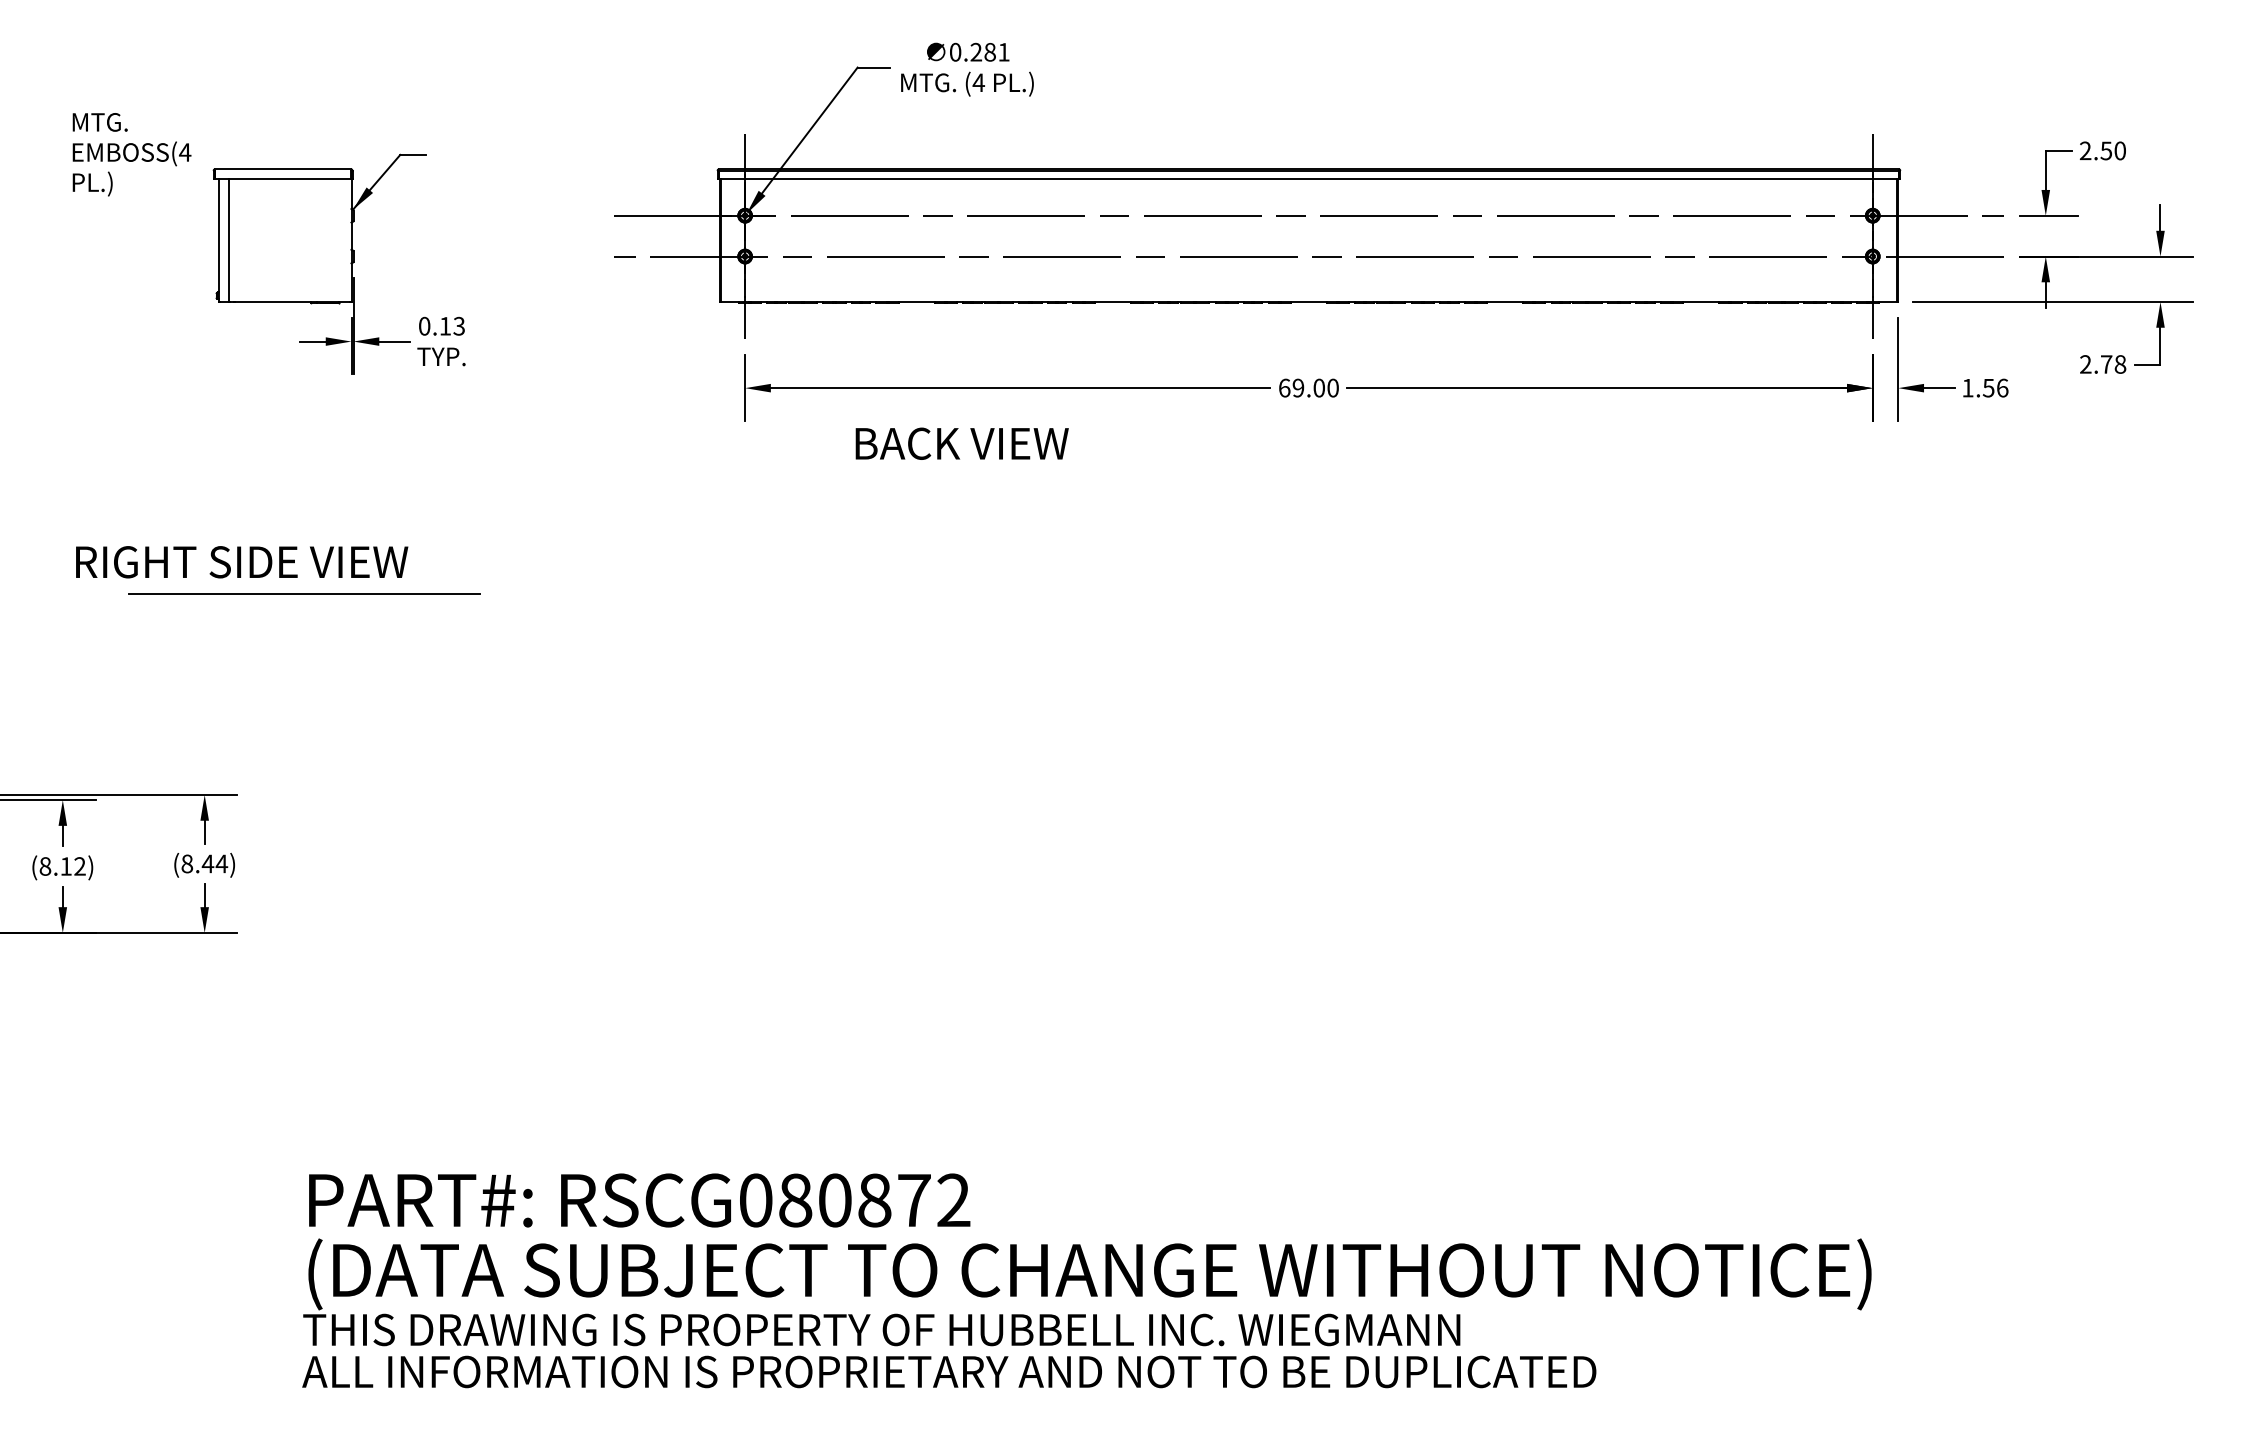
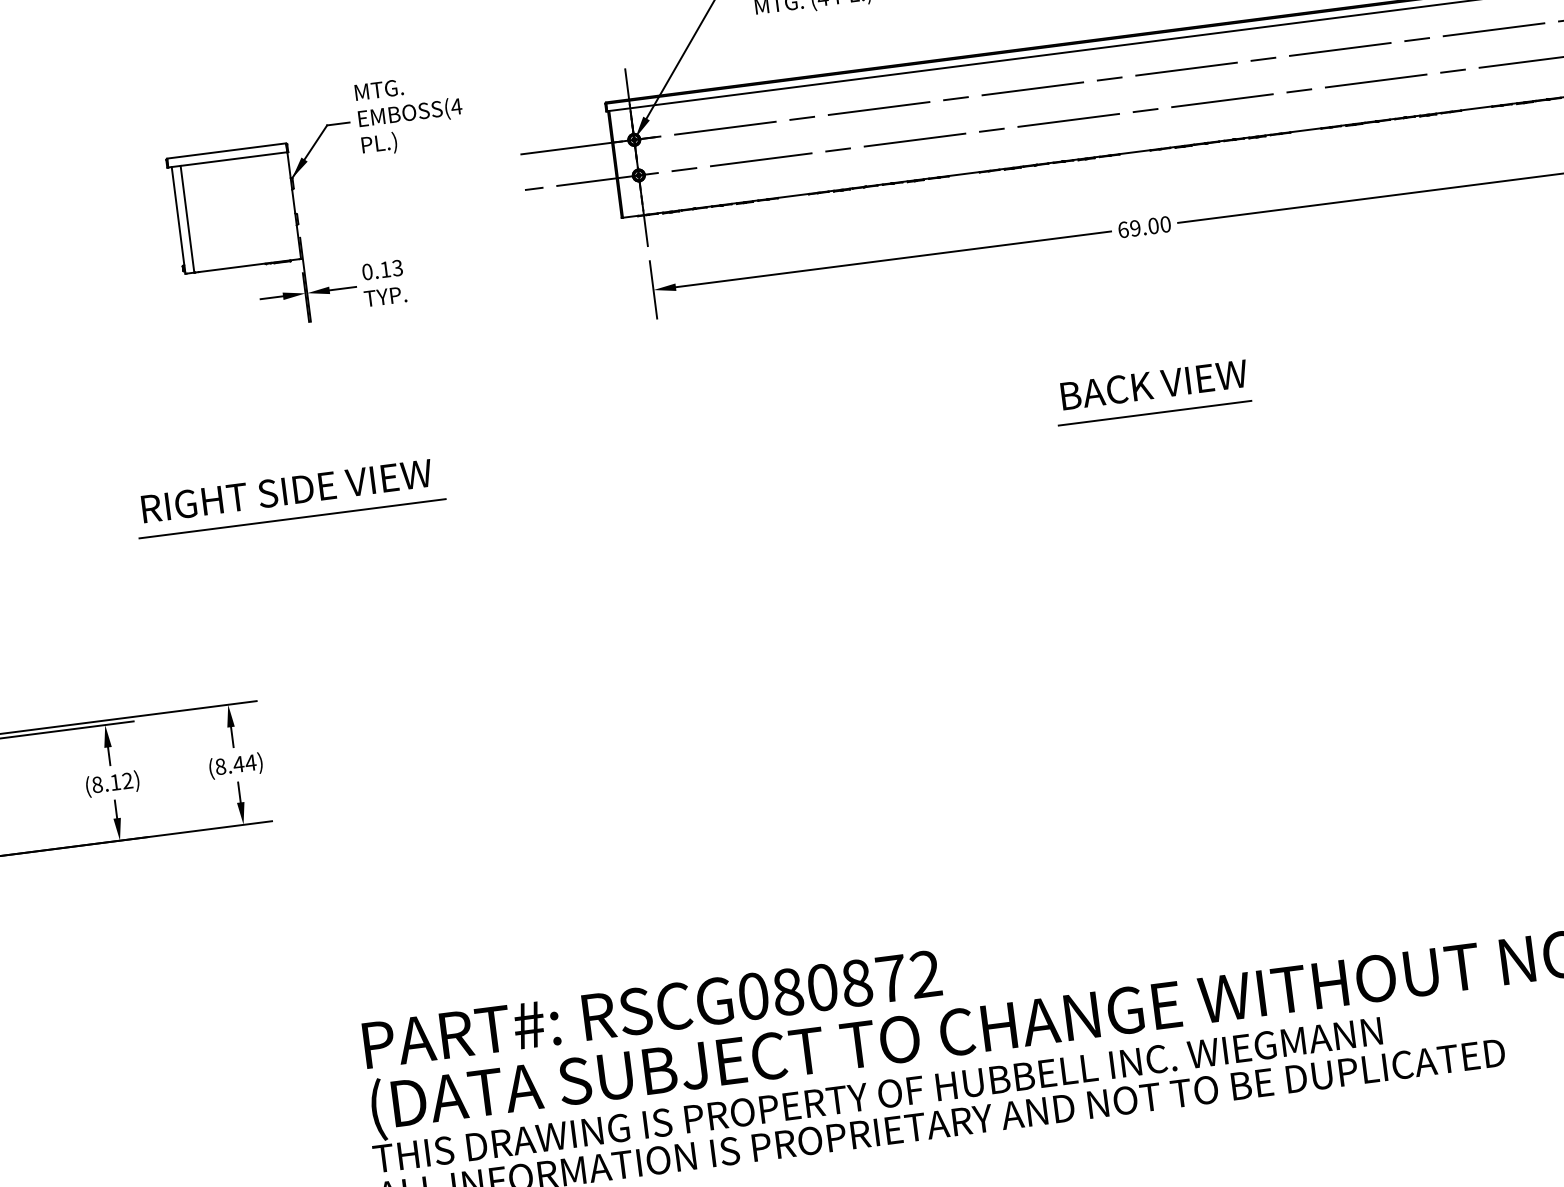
text: (131, 154) -> (410, 114), moved
text: (961, 443) -> (1153, 384), moved
text: (242, 562) -> (287, 491), moved
line: (1293, 599) -> (1154, 412), added

